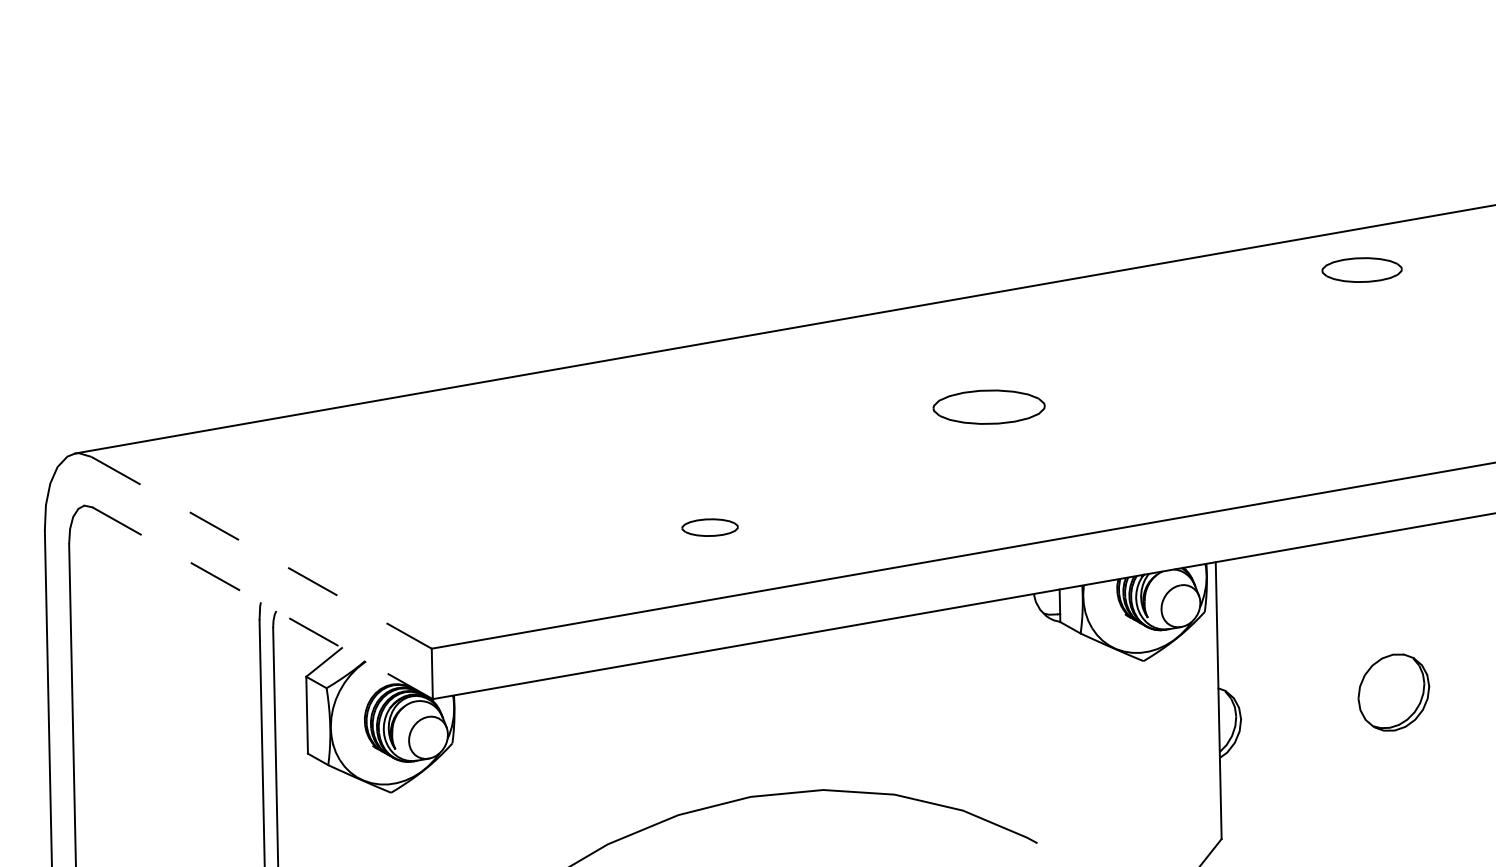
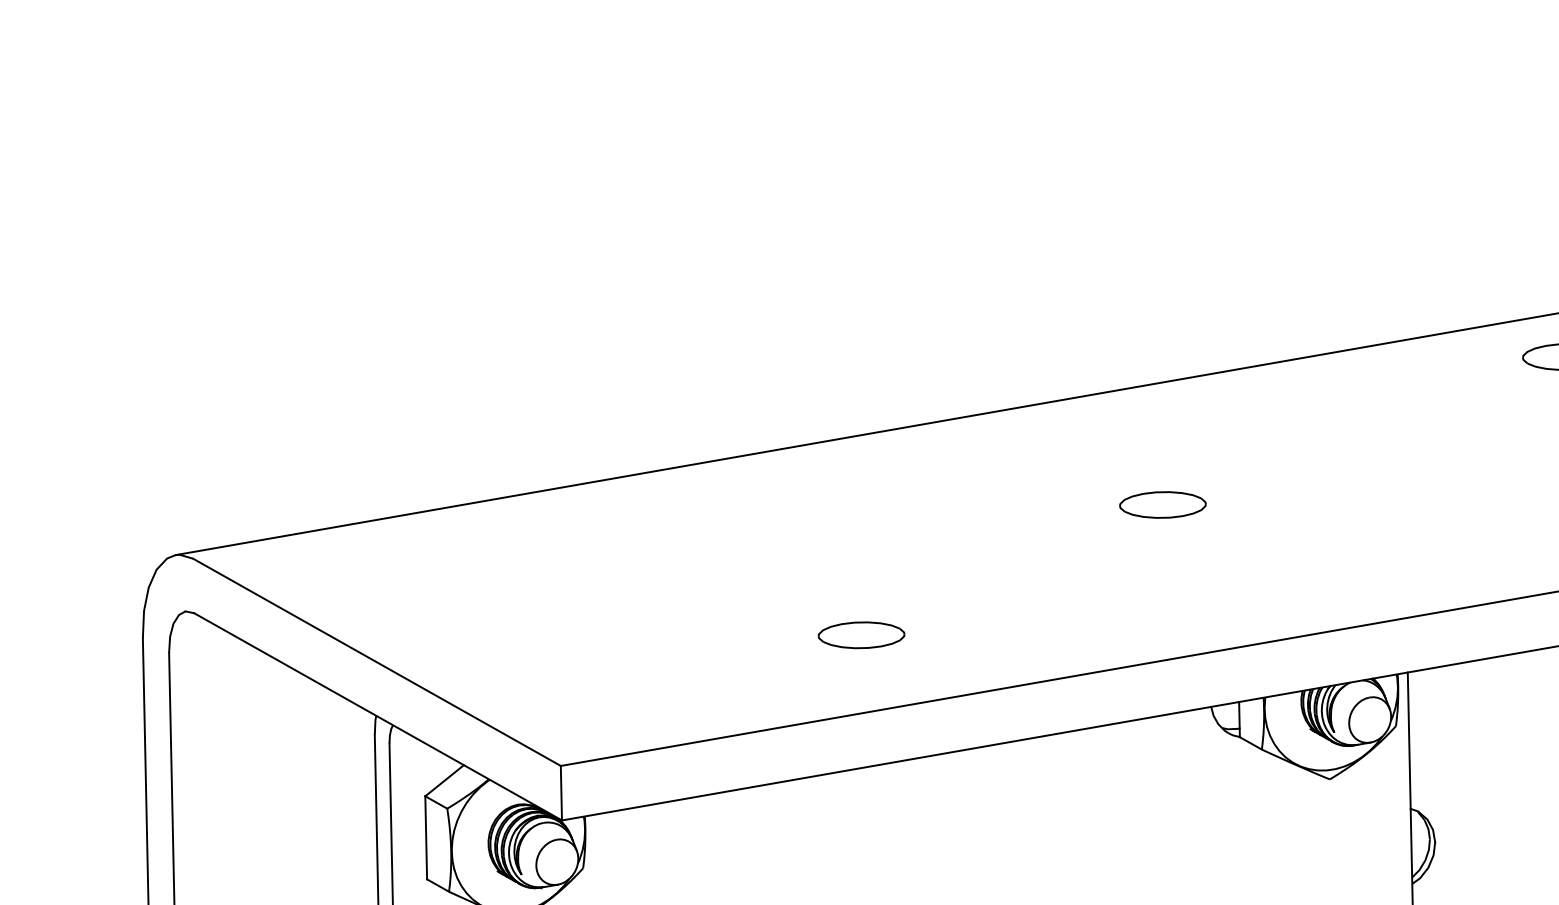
part: (988, 406) -> (1162, 504), size x0.71
part: (709, 527) -> (860, 635), size x1.43
line: (261, 553) -> (376, 663), dashed -> solid
line: (263, 603) -> (379, 717), dashed -> solid

